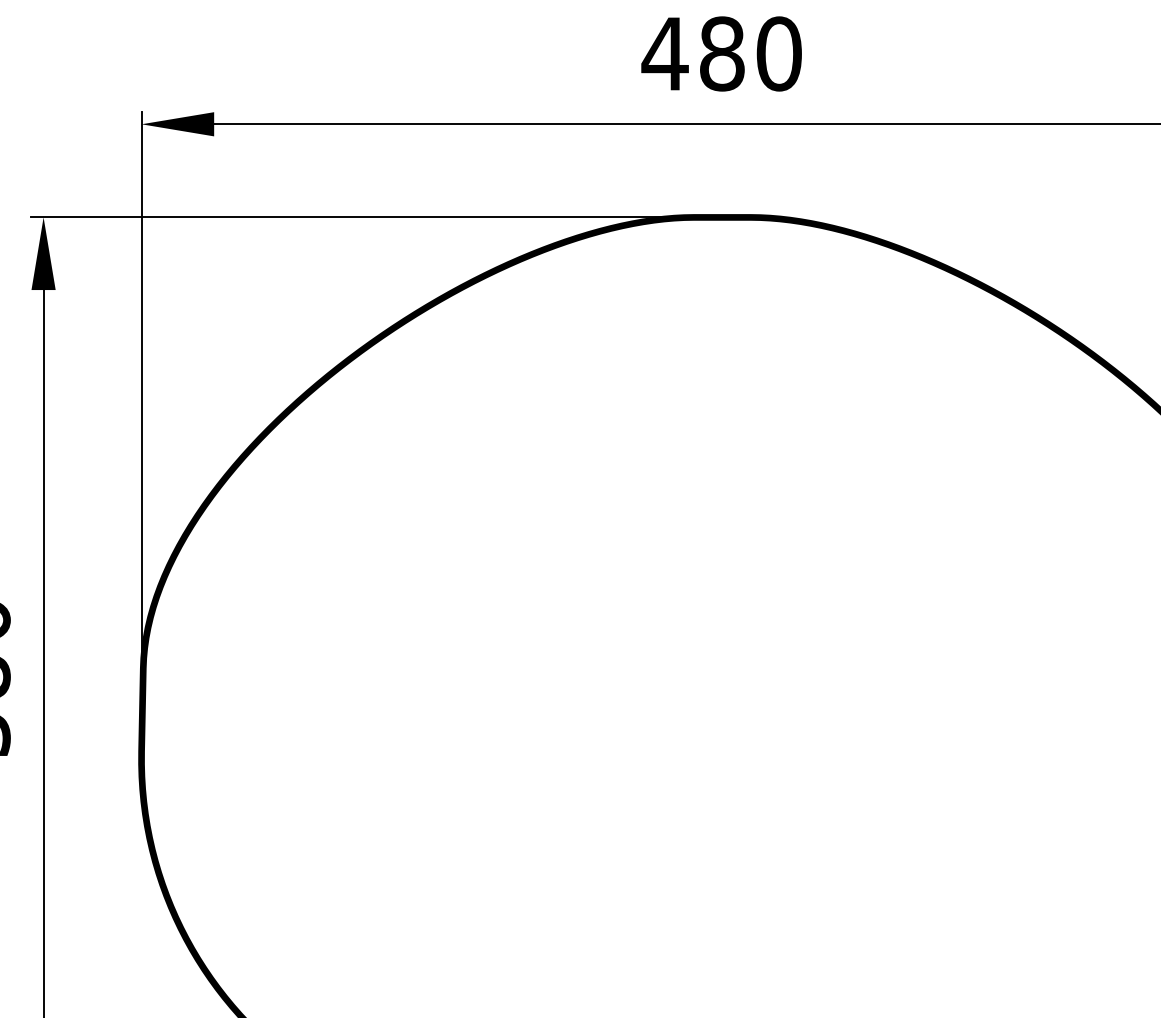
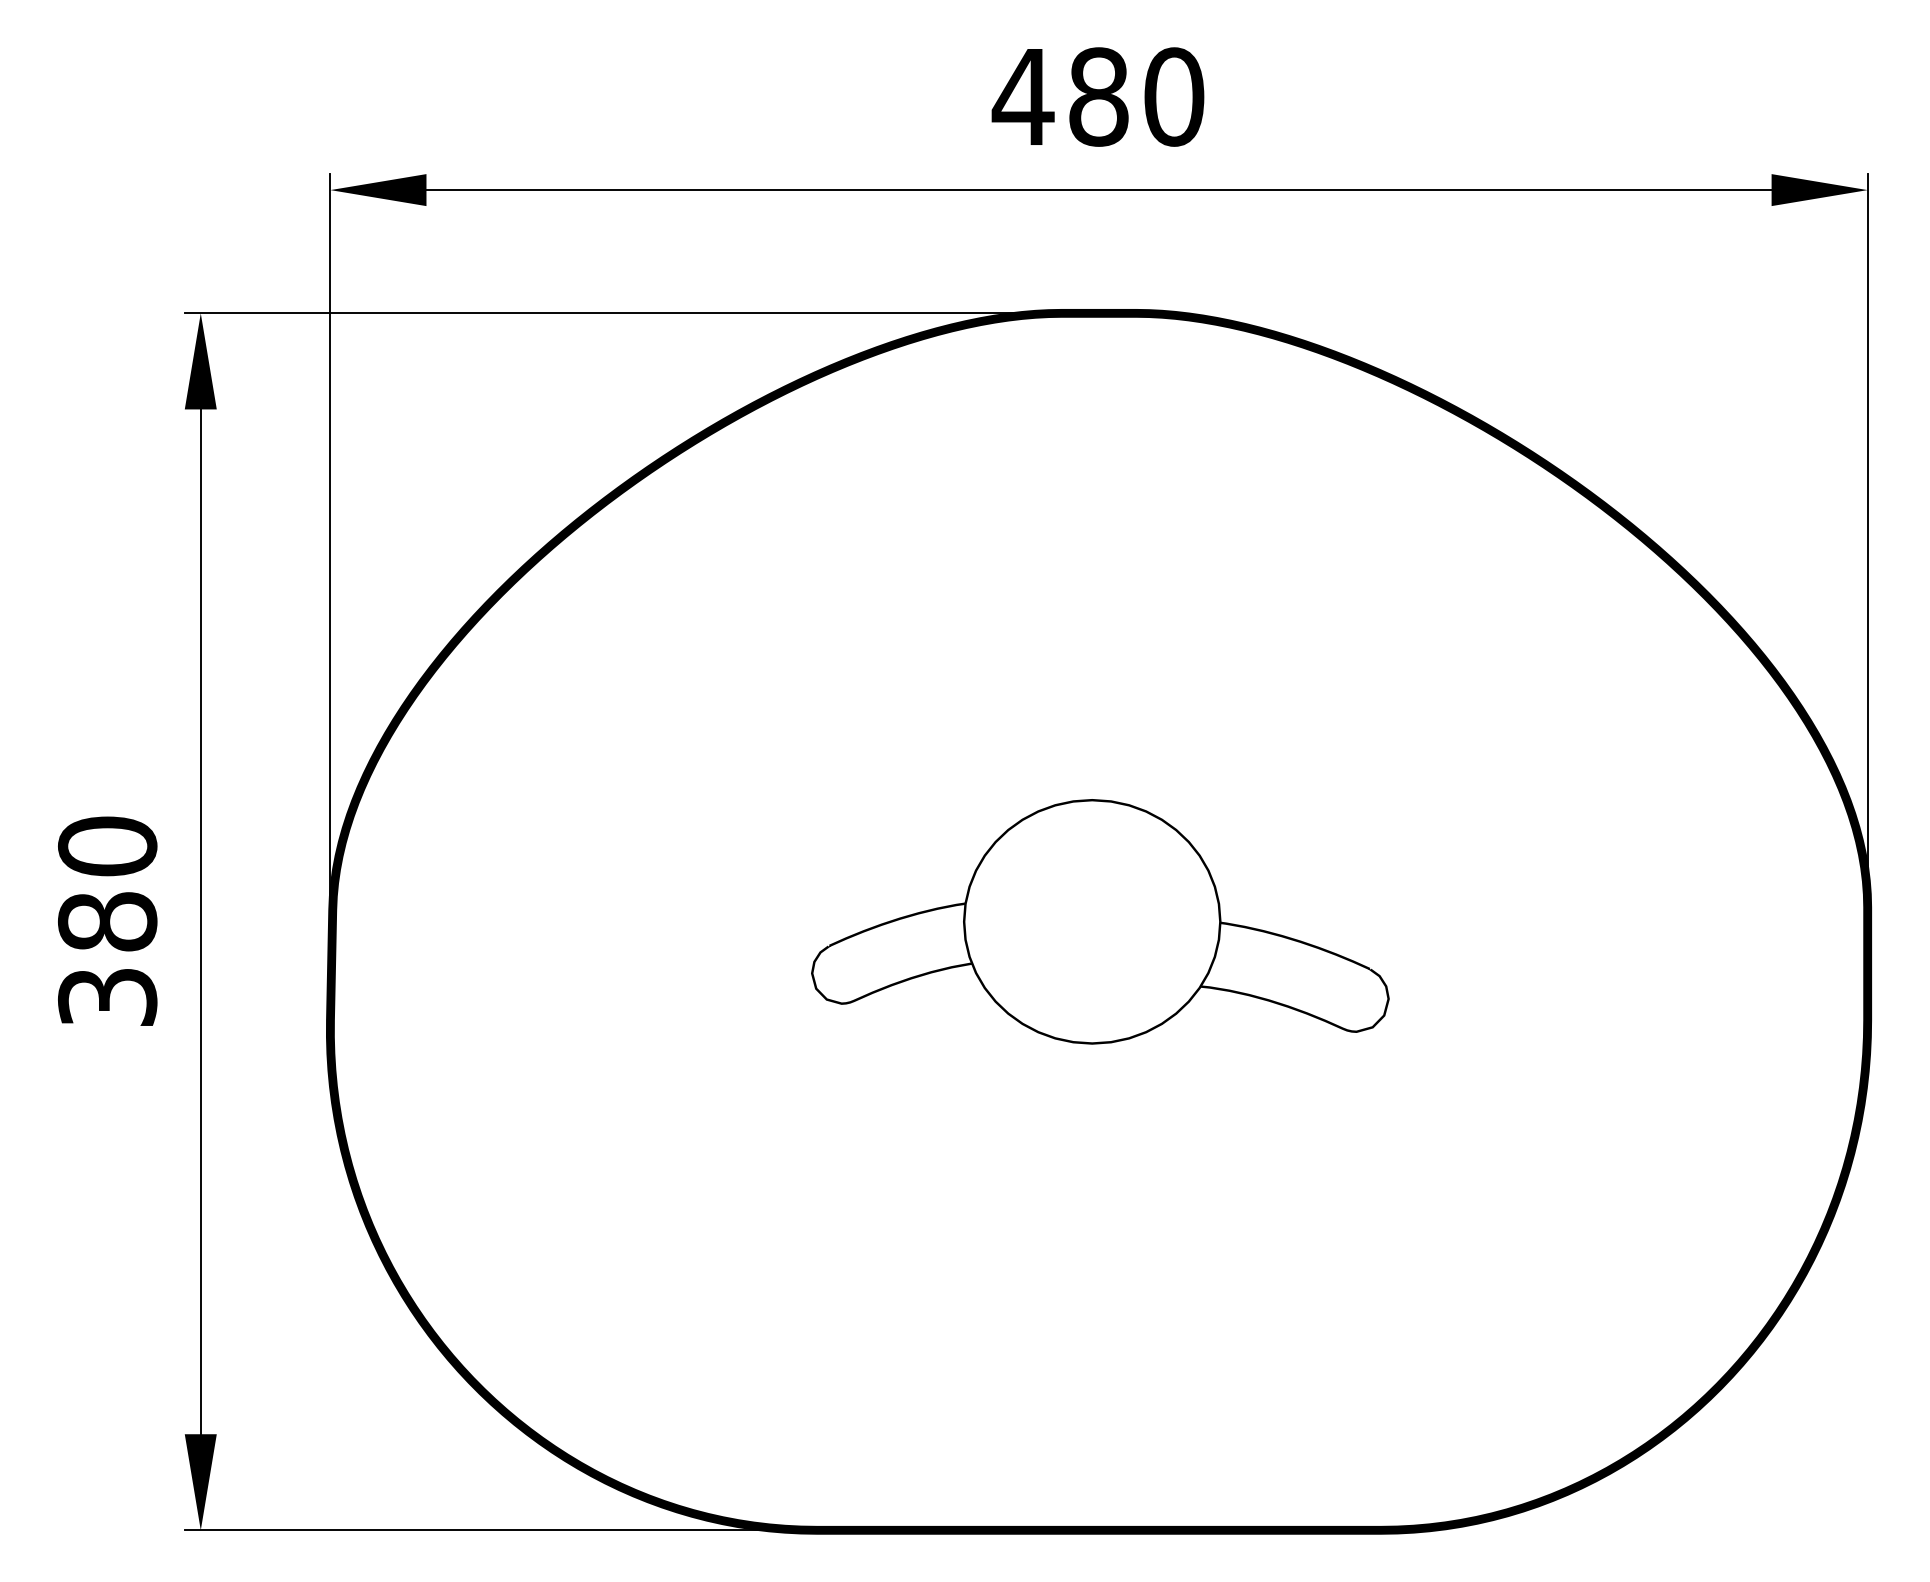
part: (723, 677) -> (1100, 921), added

